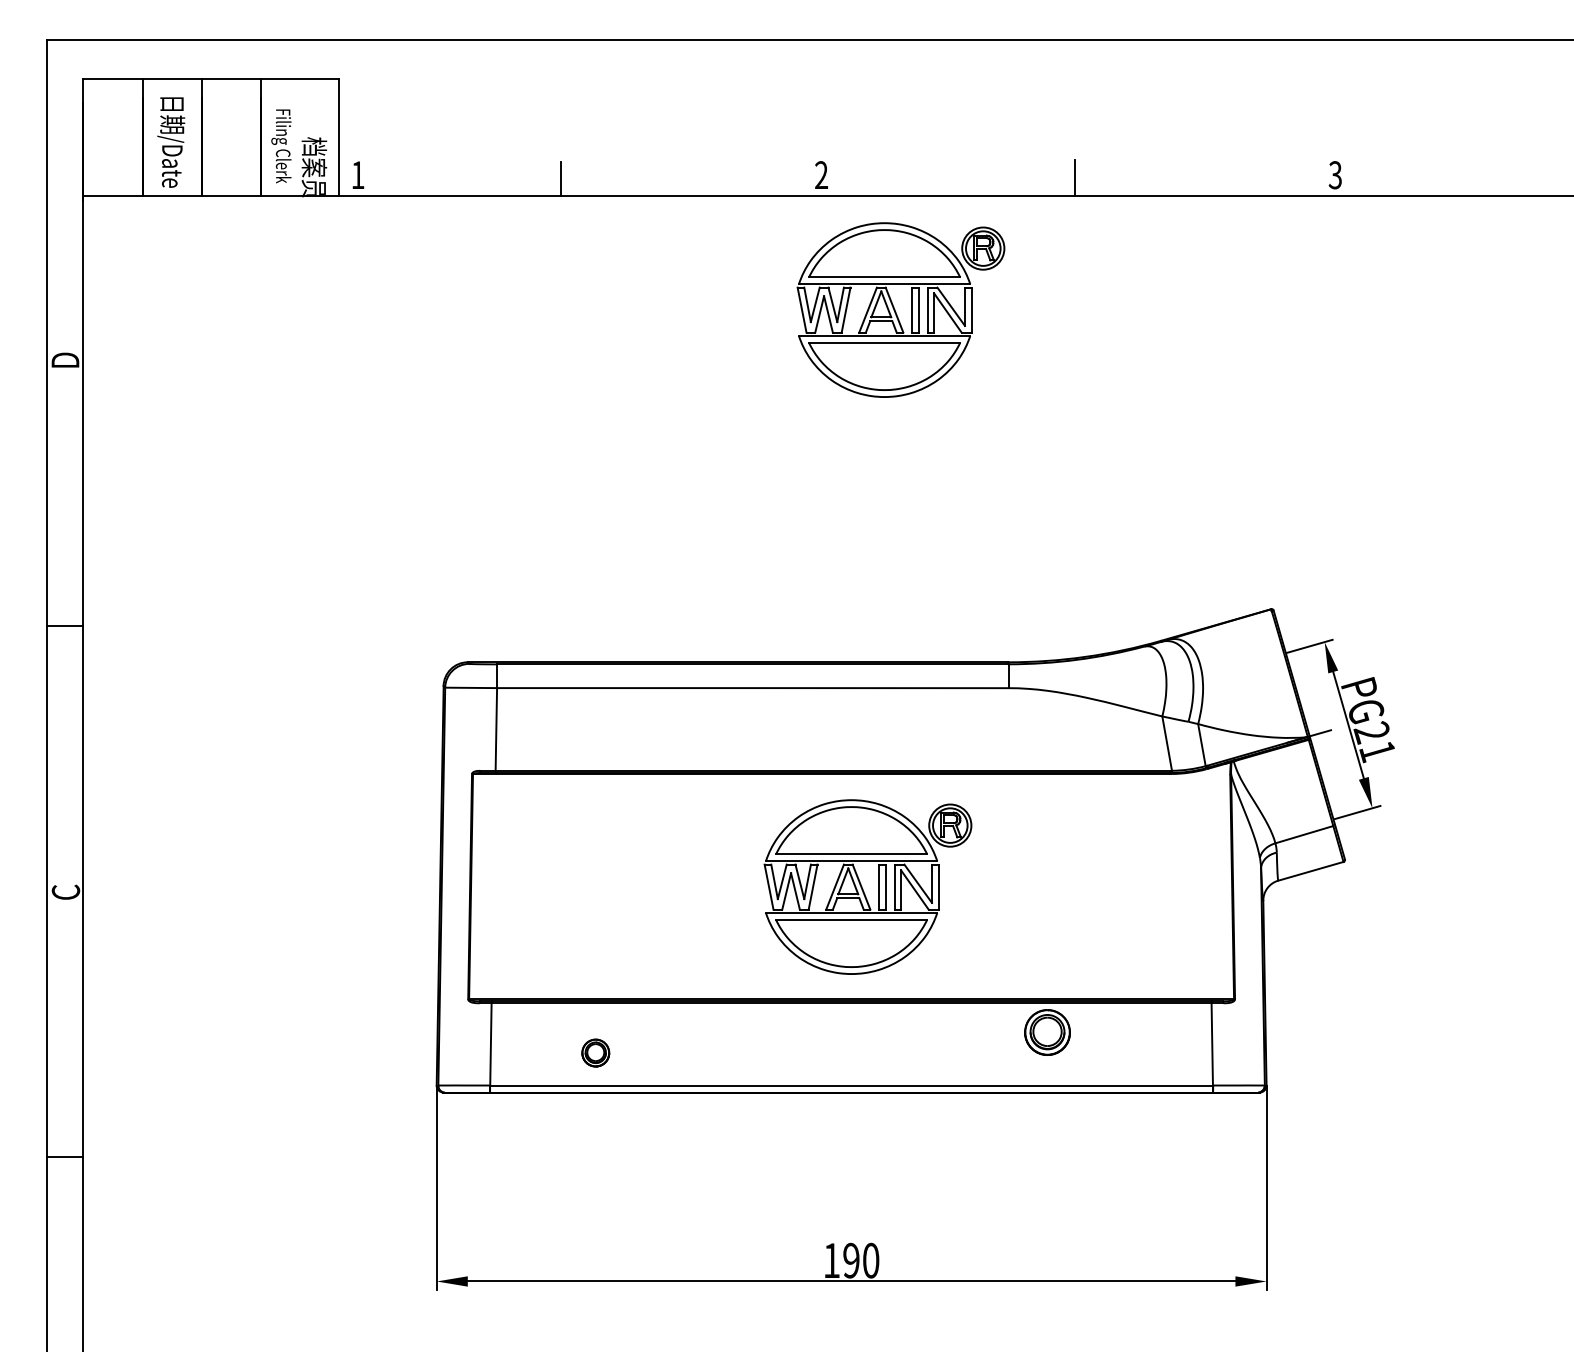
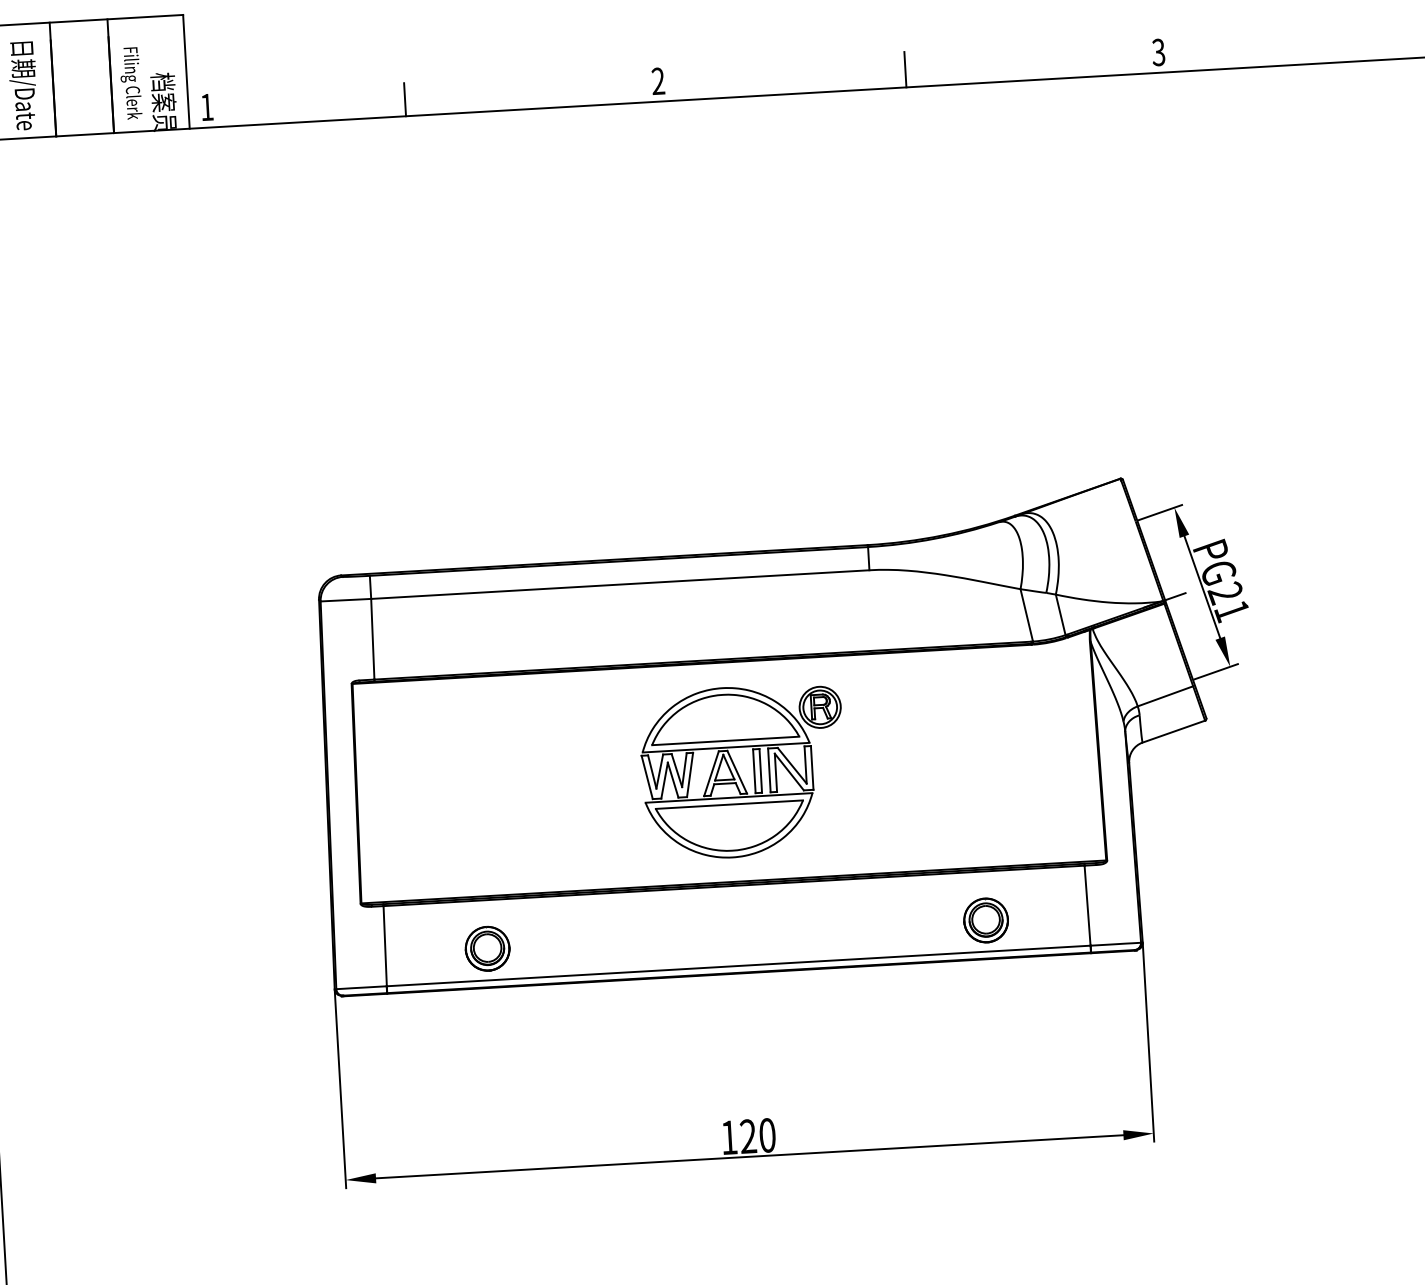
part: (900, 309) -> (742, 207), removed
part: (1047, 1032) -> (986, 920), moved
part: (595, 1052) -> (487, 948), size x1.67
text: (851, 1260) -> (748, 1136), 190 -> 120

